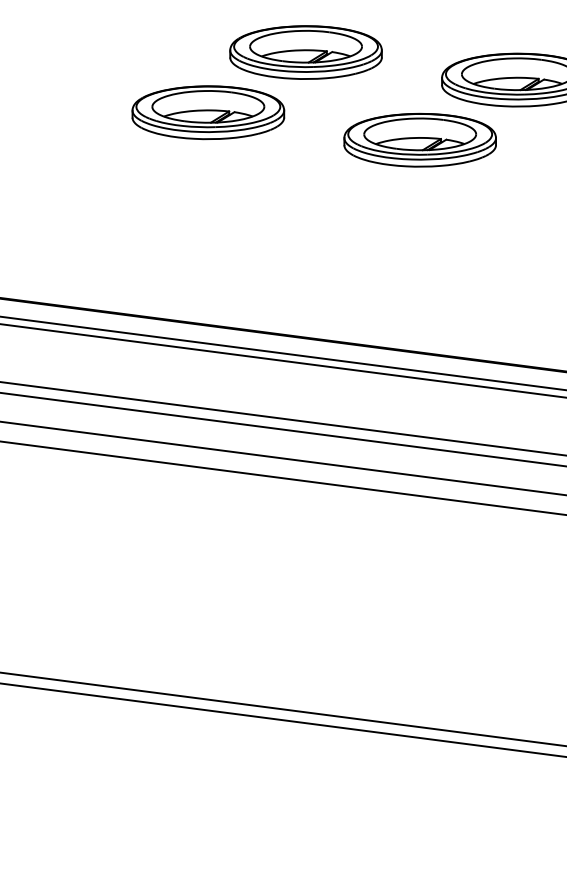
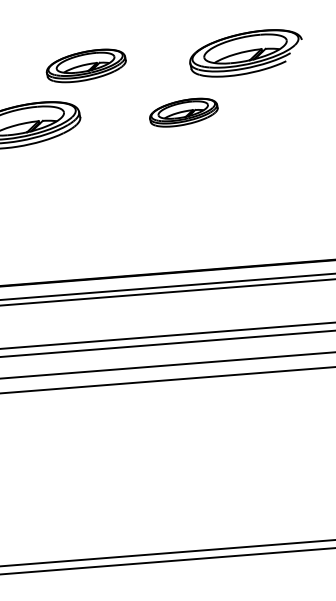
part: (305, 52) -> (85, 65), size x0.7
part: (419, 139) -> (183, 112), size x0.6

